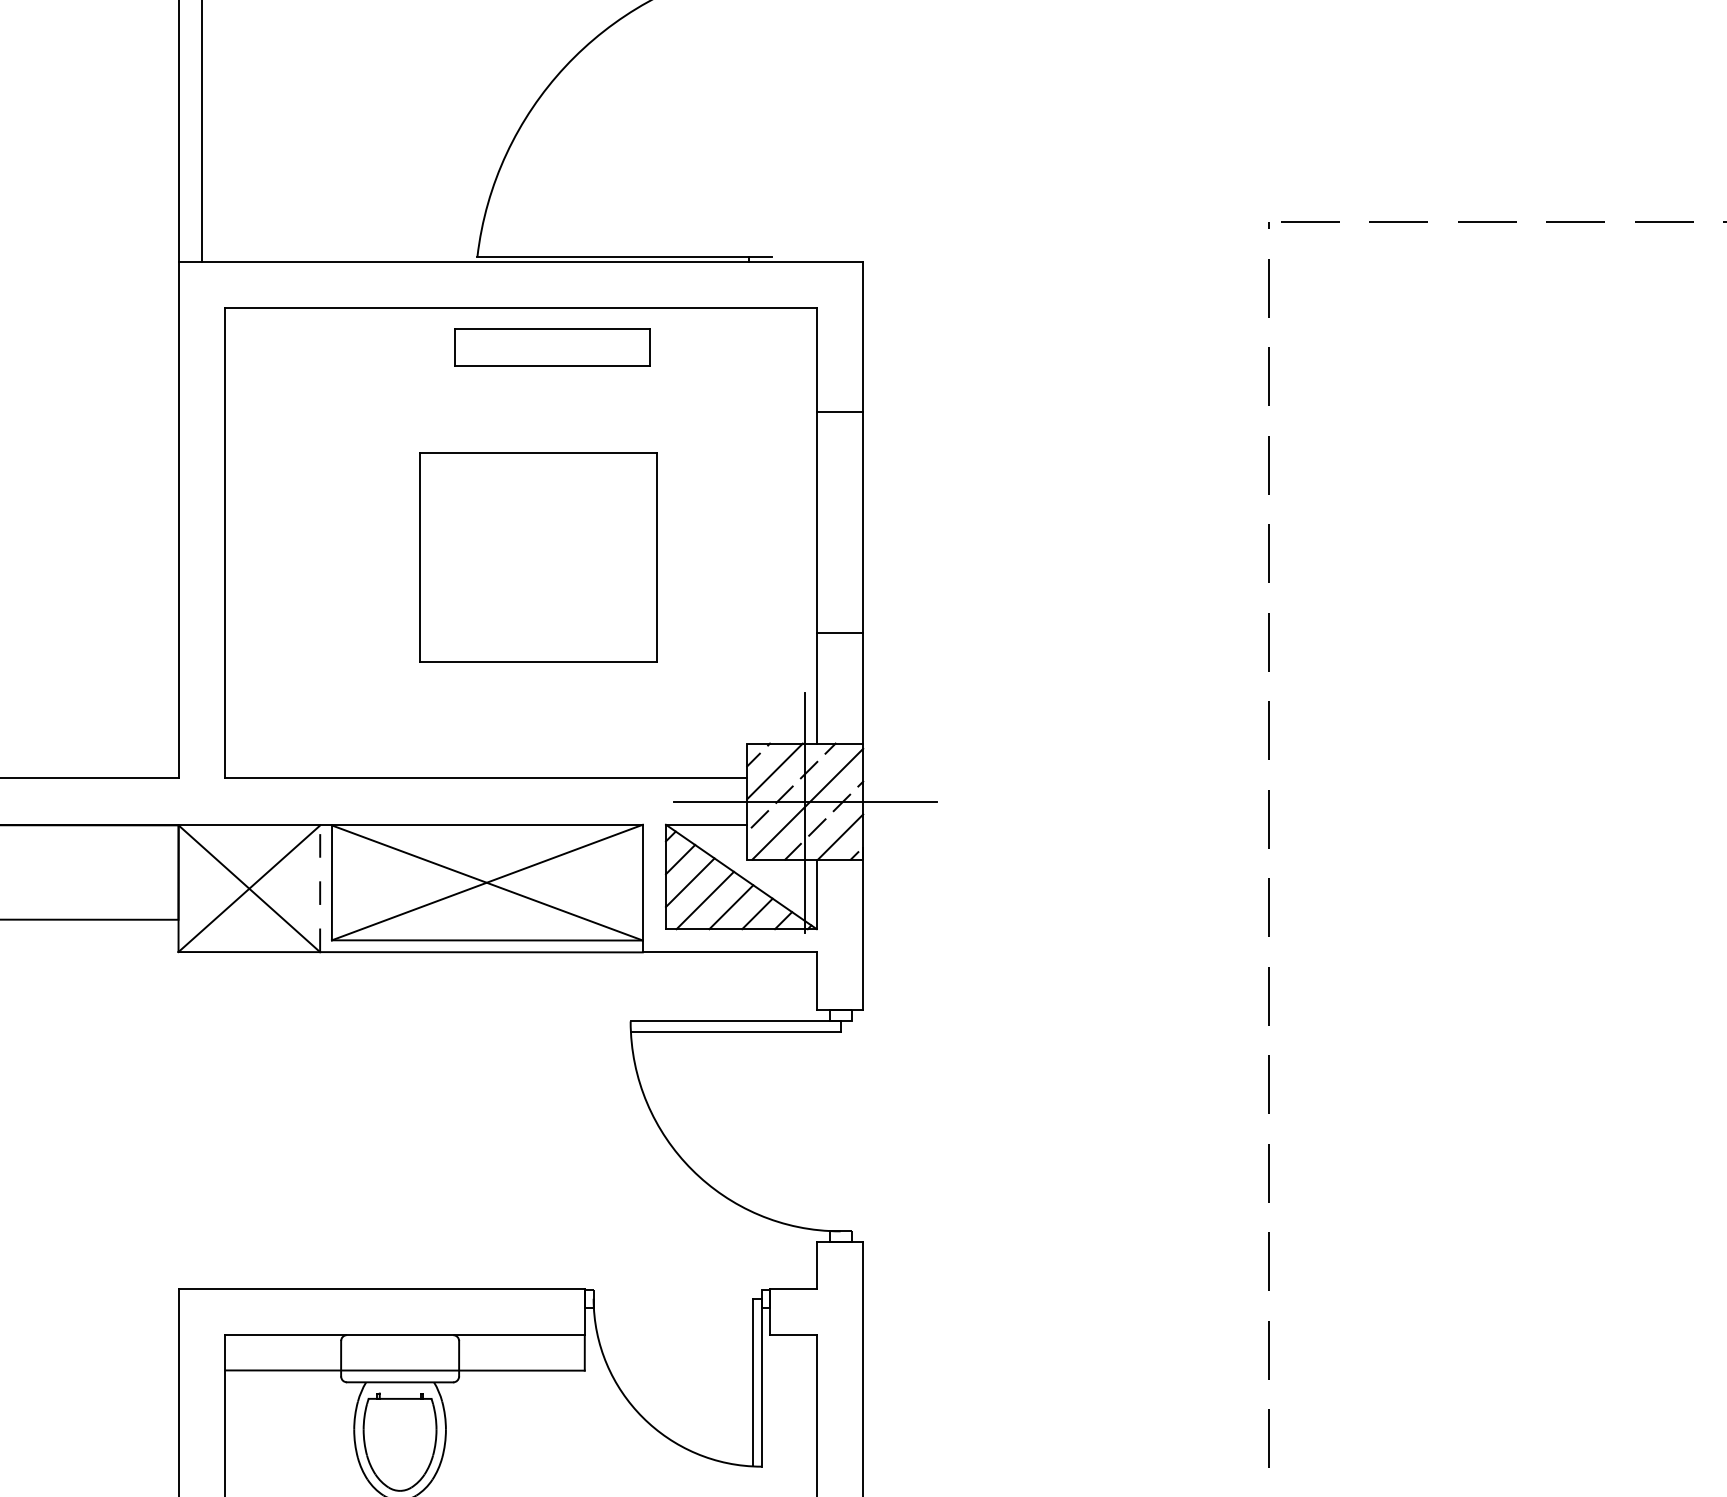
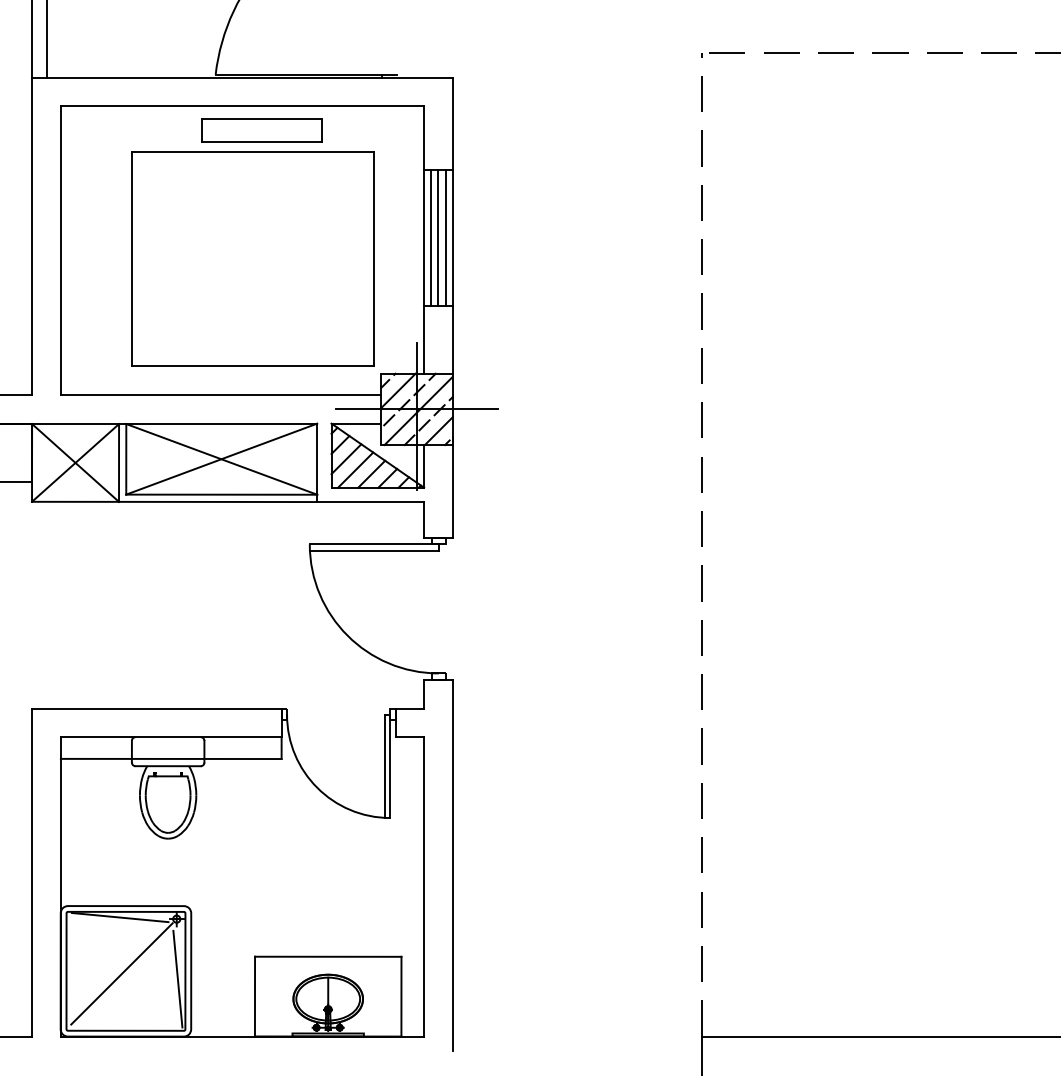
line: (828, 521) -> (431, 237), added
line: (840, 521) -> (438, 237), added
line: (851, 521) -> (445, 237), added
part: (537, 556) -> (252, 258), size x1.67
line: (320, 888) -> (119, 462), dashed -> solid

